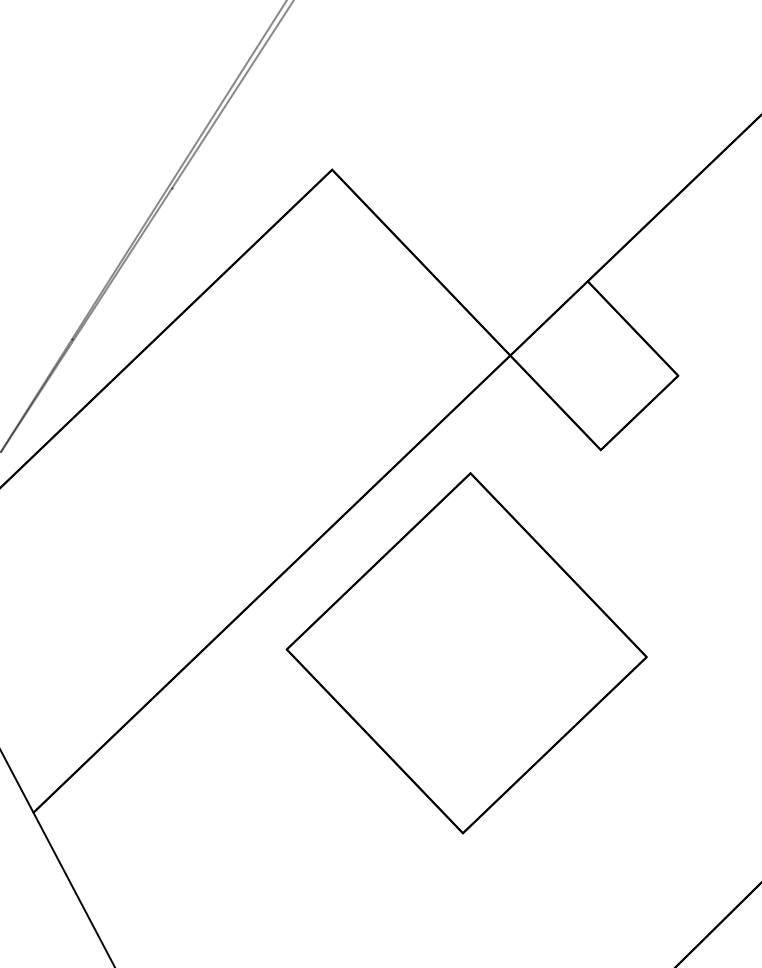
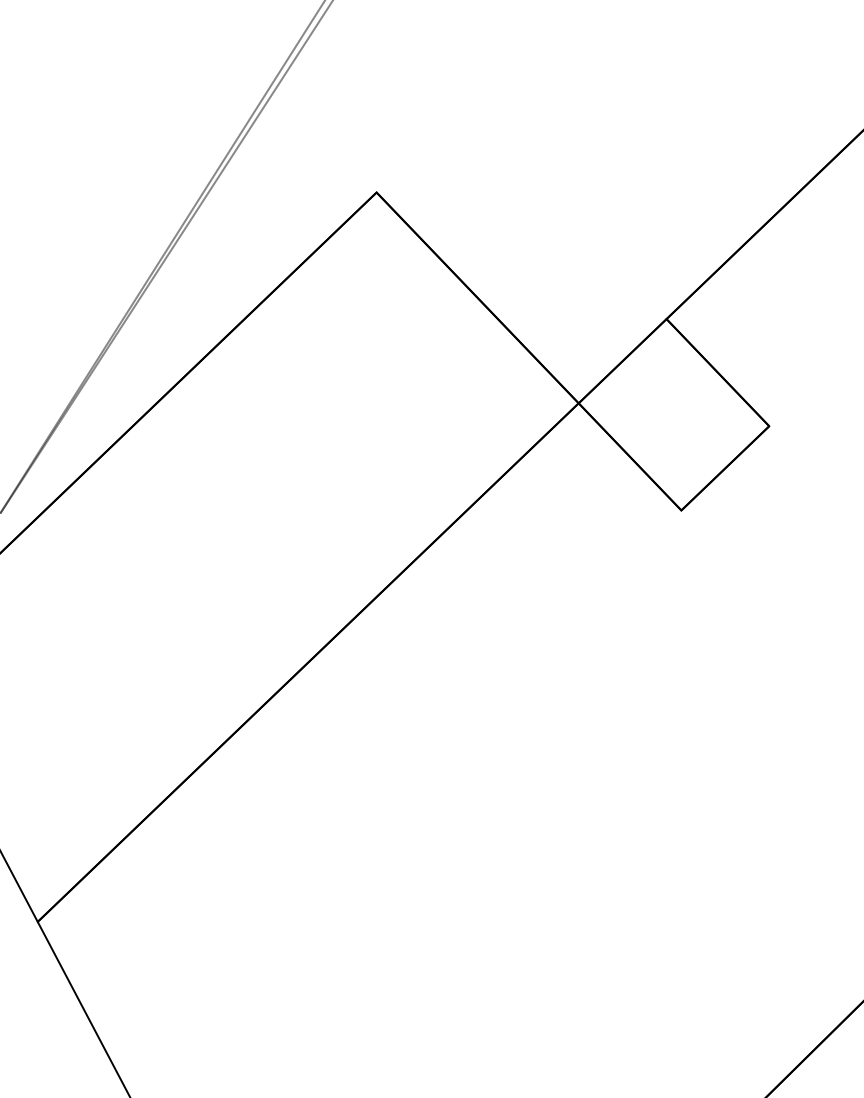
part: (466, 653) -> (528, 741), removed

